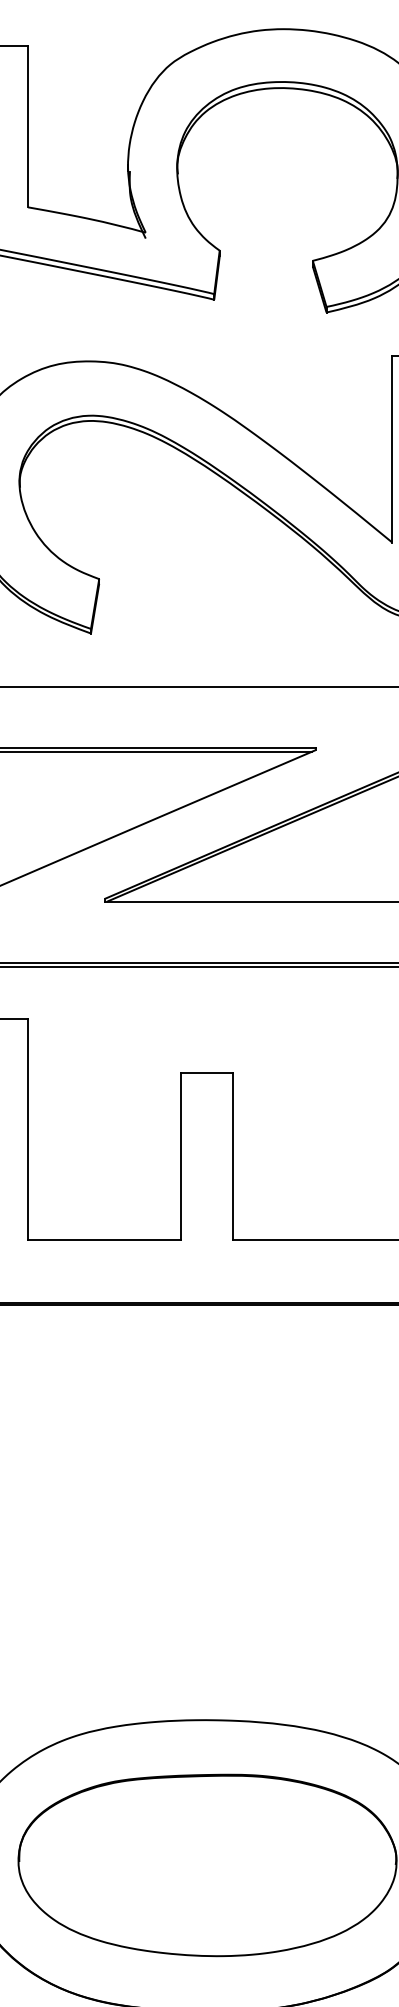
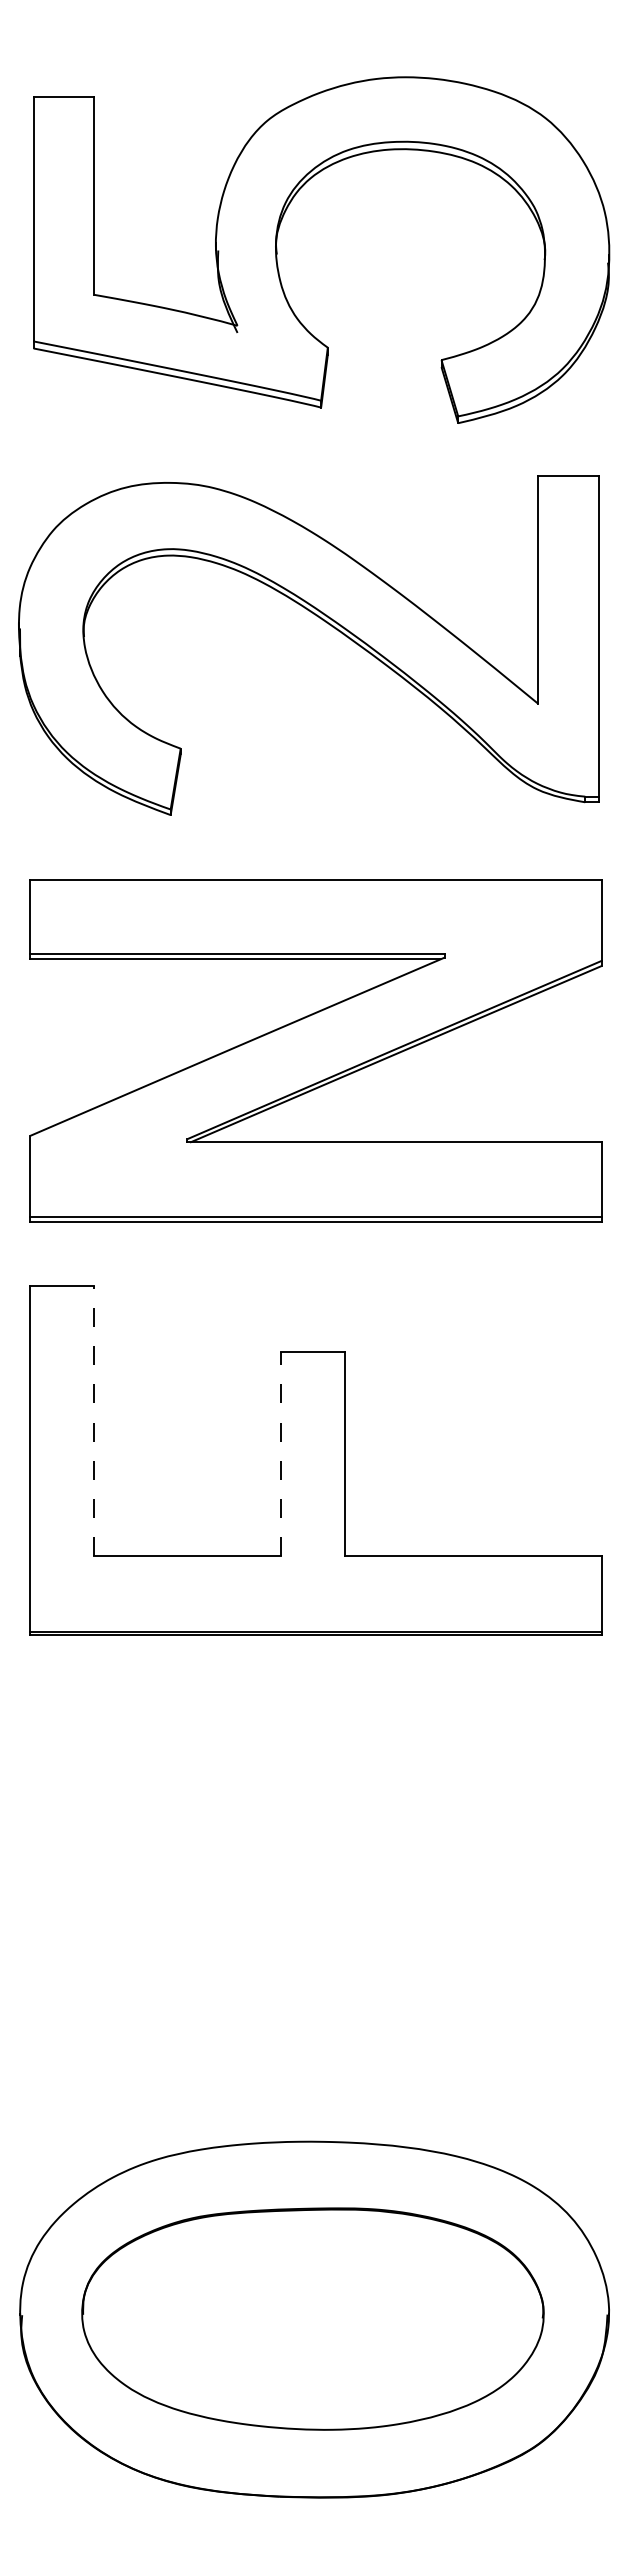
line: (27, 1130) -> (93, 1421), solid -> dashed
line: (181, 1156) -> (281, 1453), solid -> dashed

